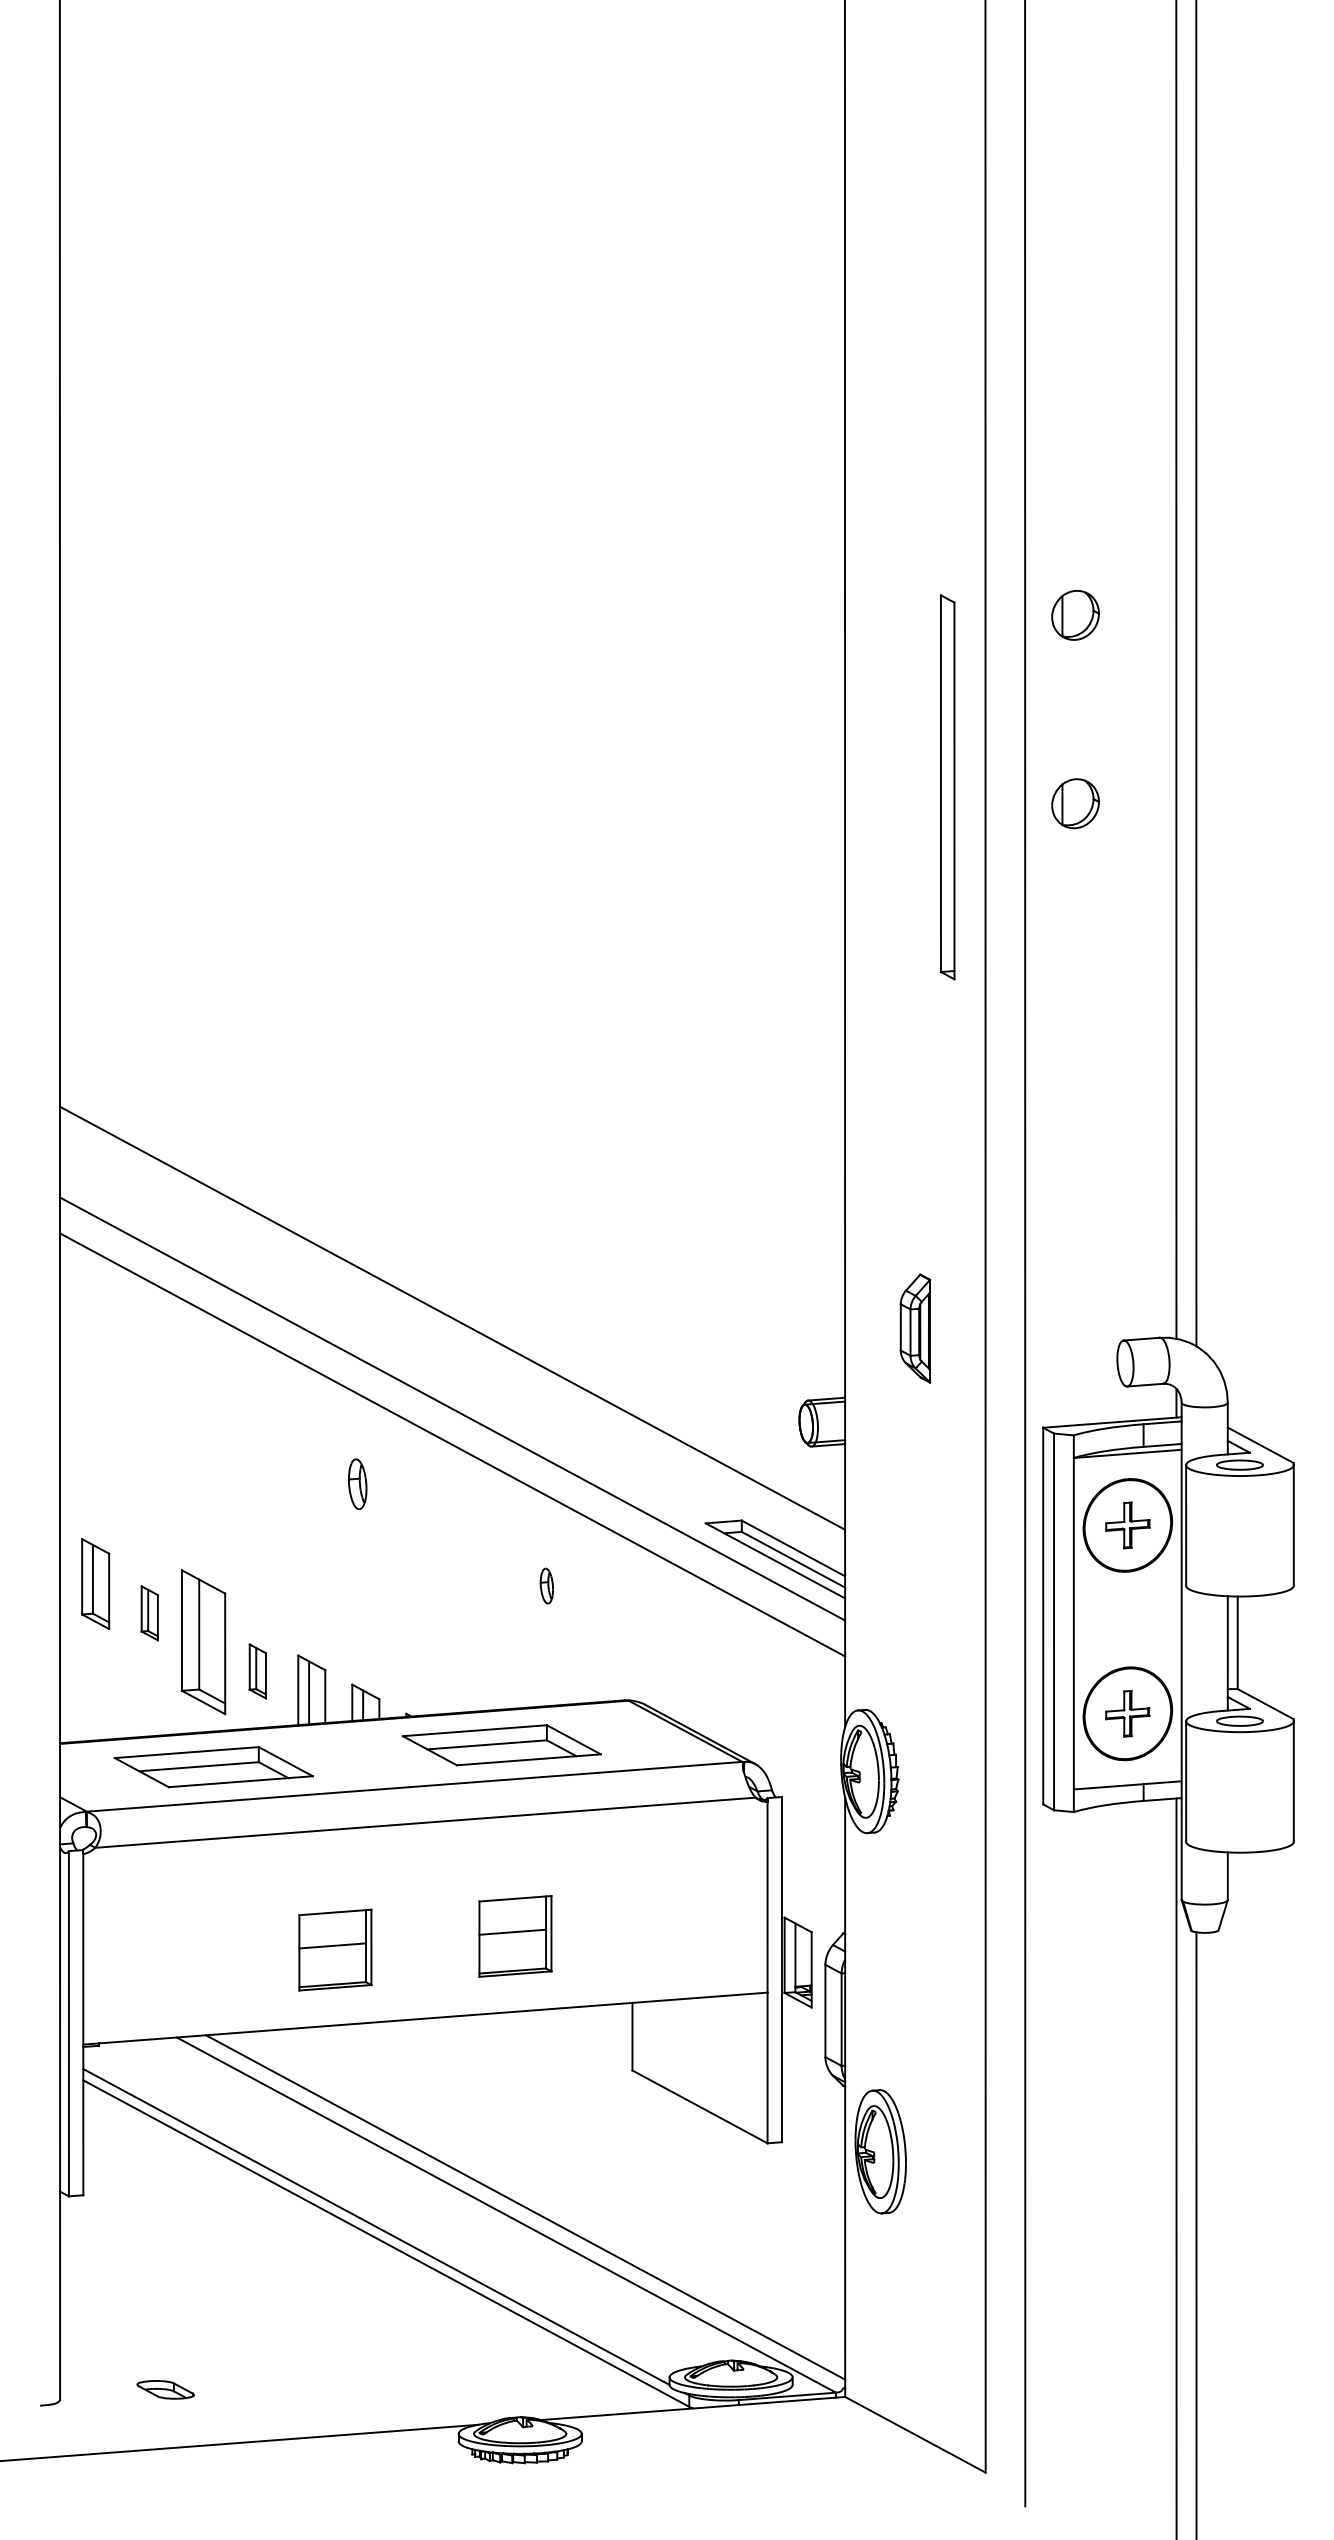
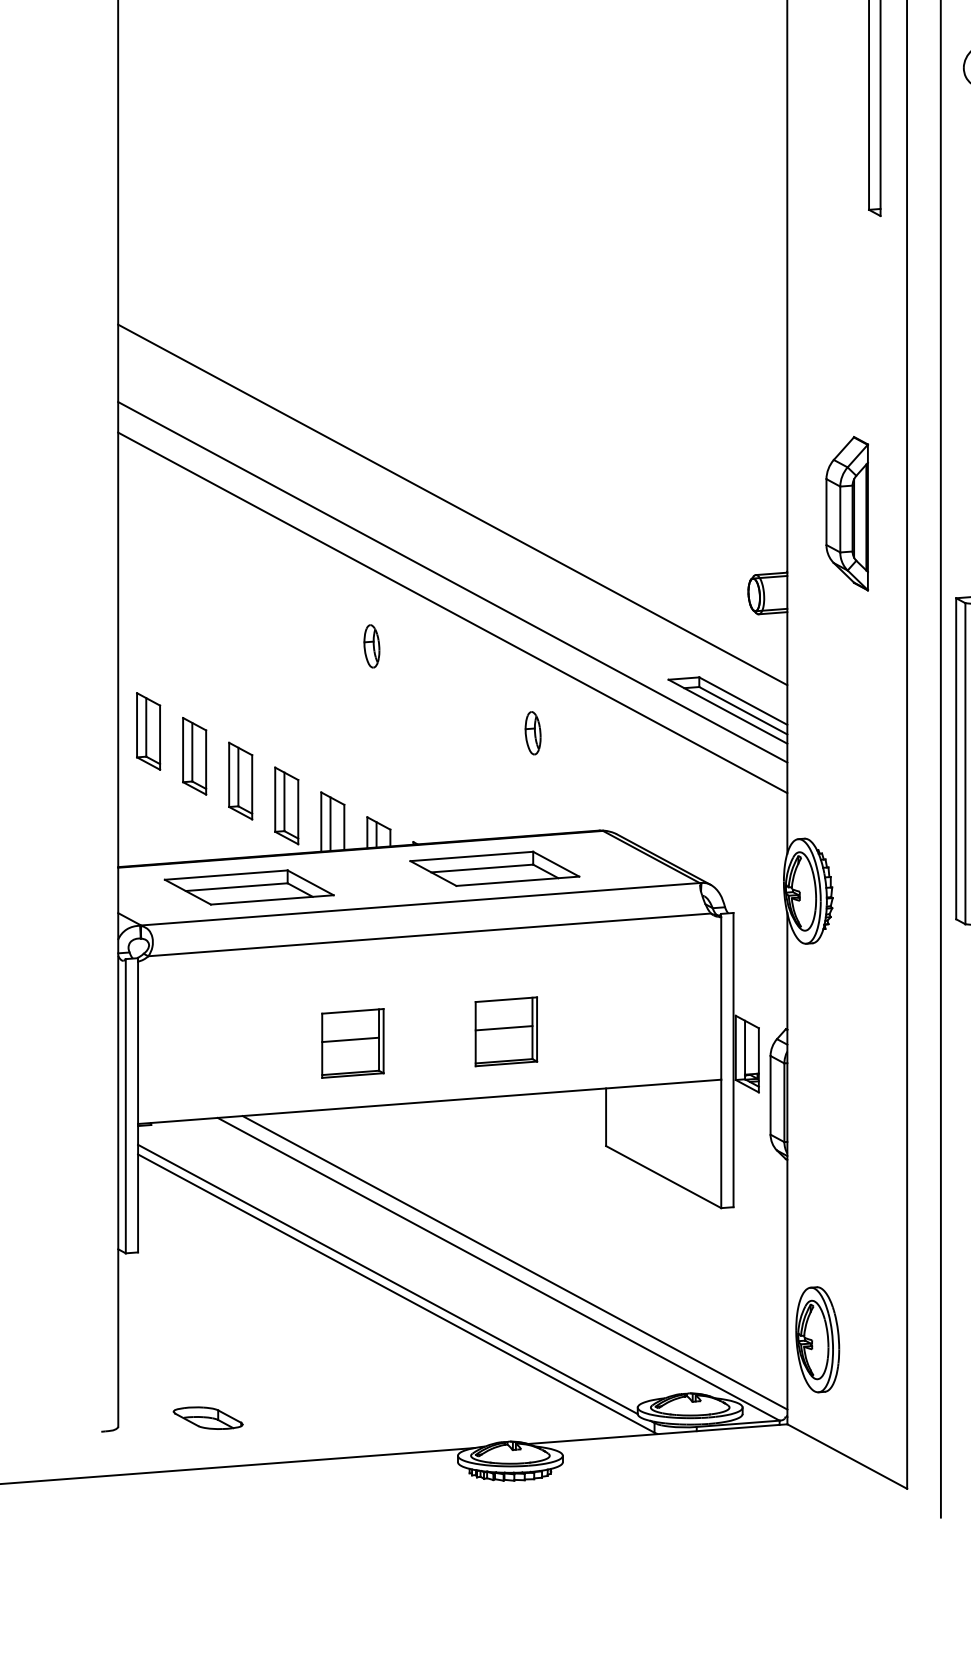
part: (915, 1328) -> (847, 513), size x1.67
part: (546, 1585) -> (532, 732), size x1.43
part: (149, 1613) -> (194, 756), size x1.67
part: (203, 1642) -> (240, 781), size x0.62
part: (257, 1671) -> (286, 805), size x1.67
part: (880, 2151) -> (817, 1339), moved
part: (165, 2389) -> (208, 1417), size x1.43

